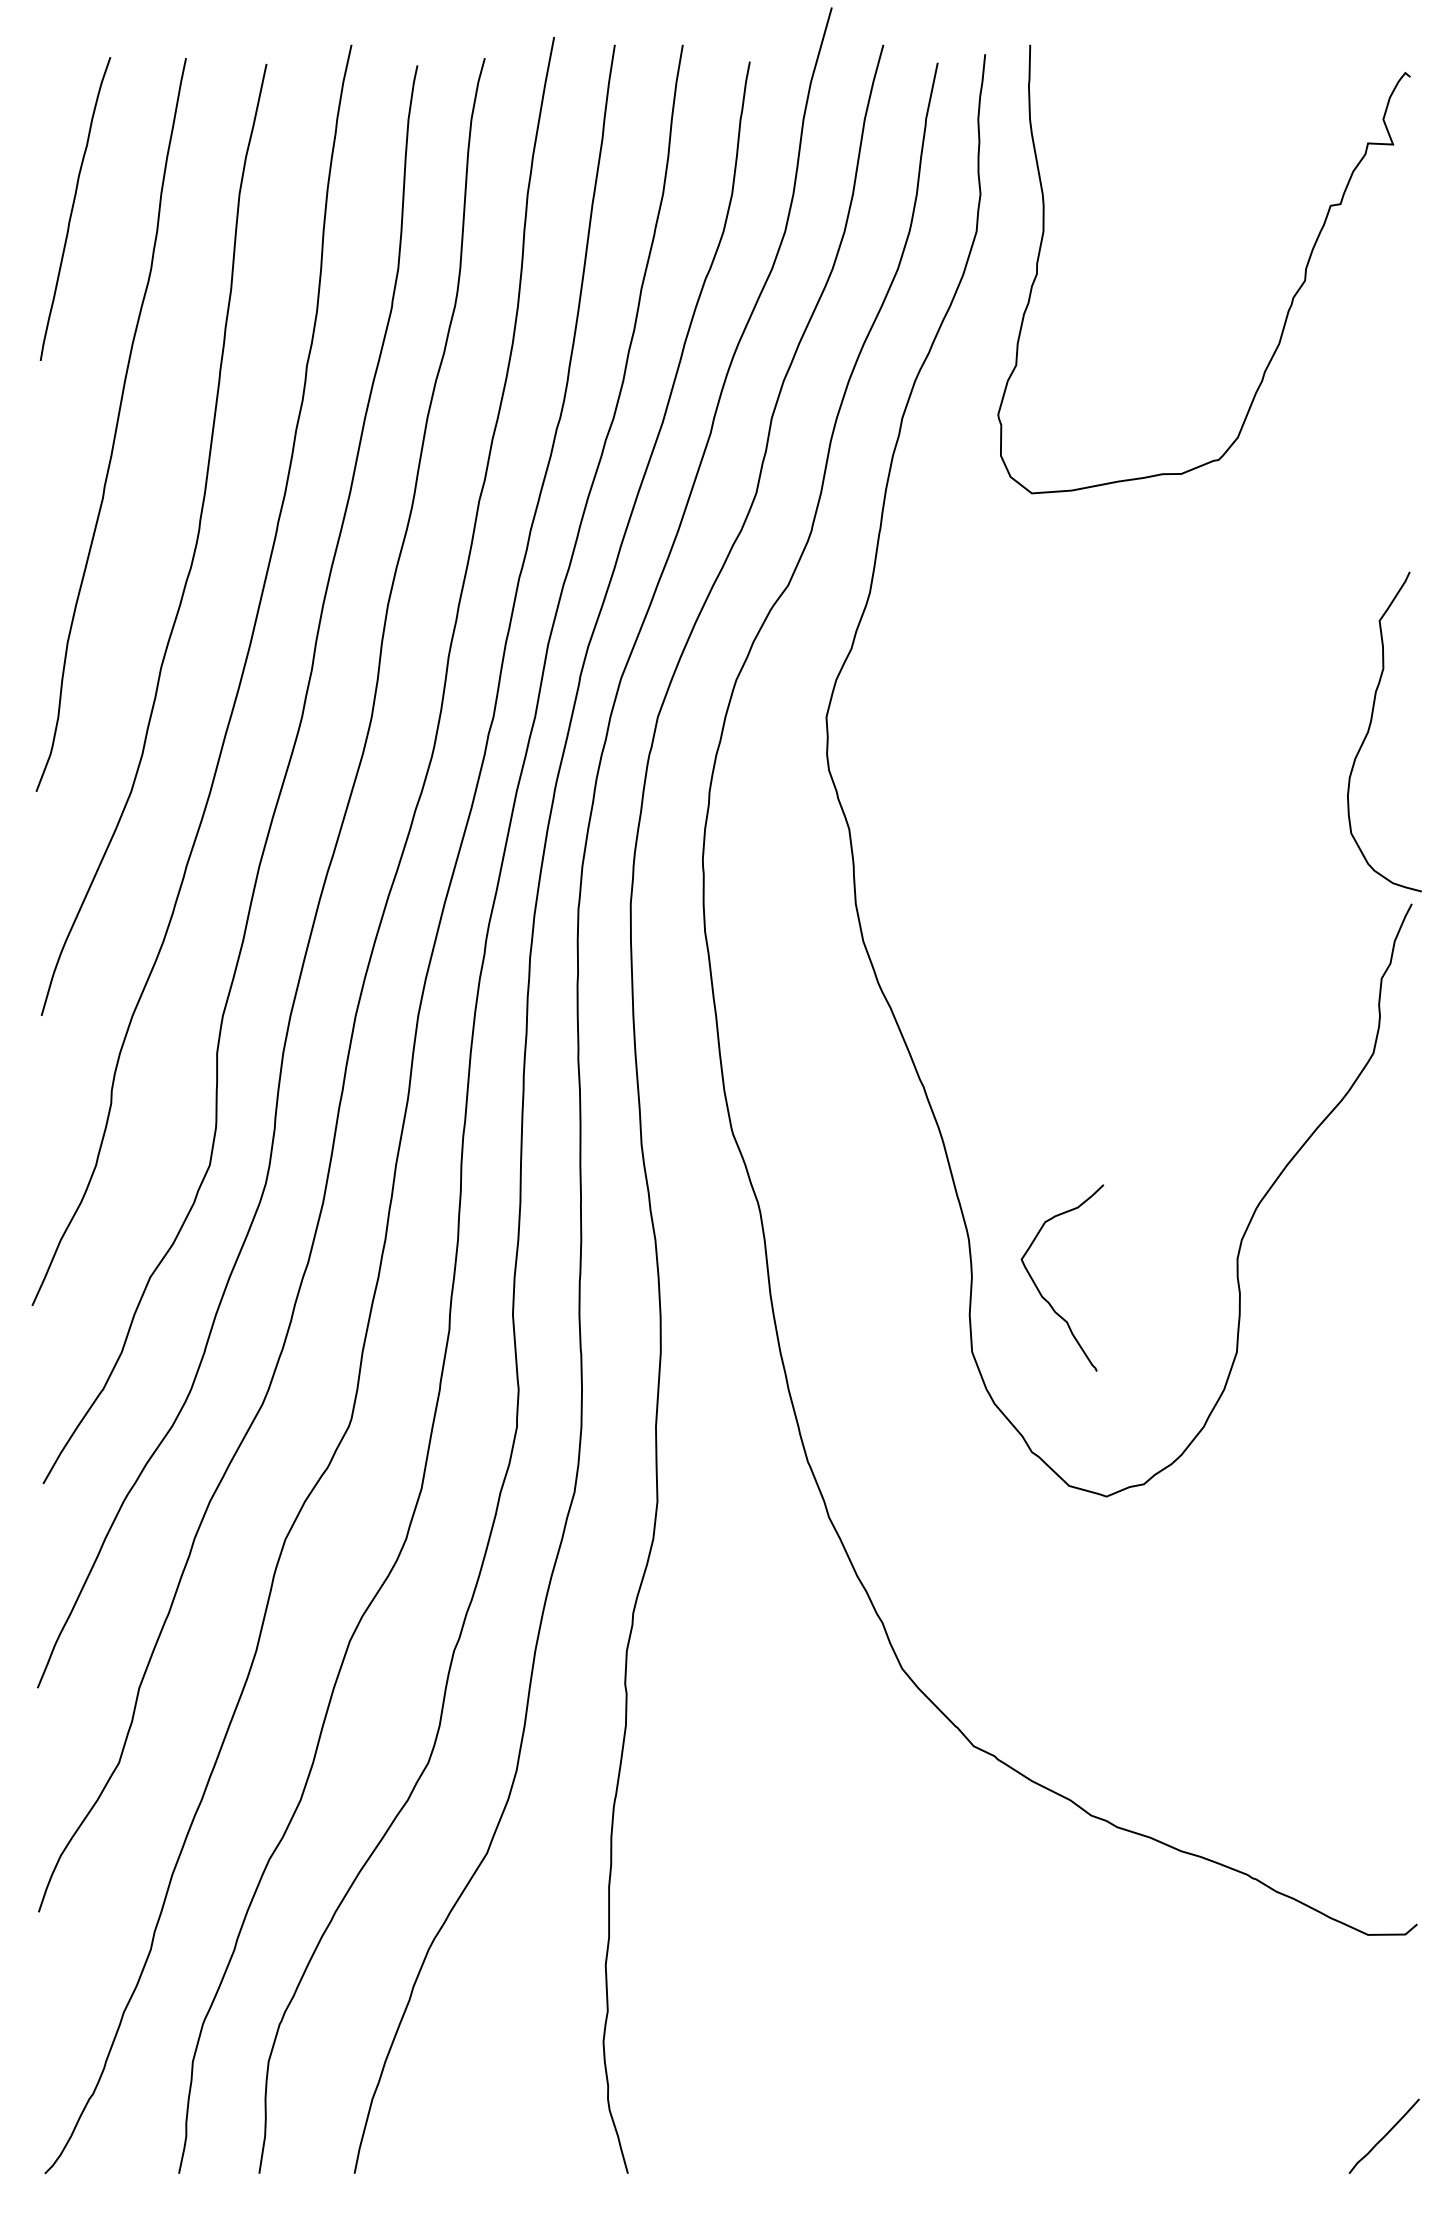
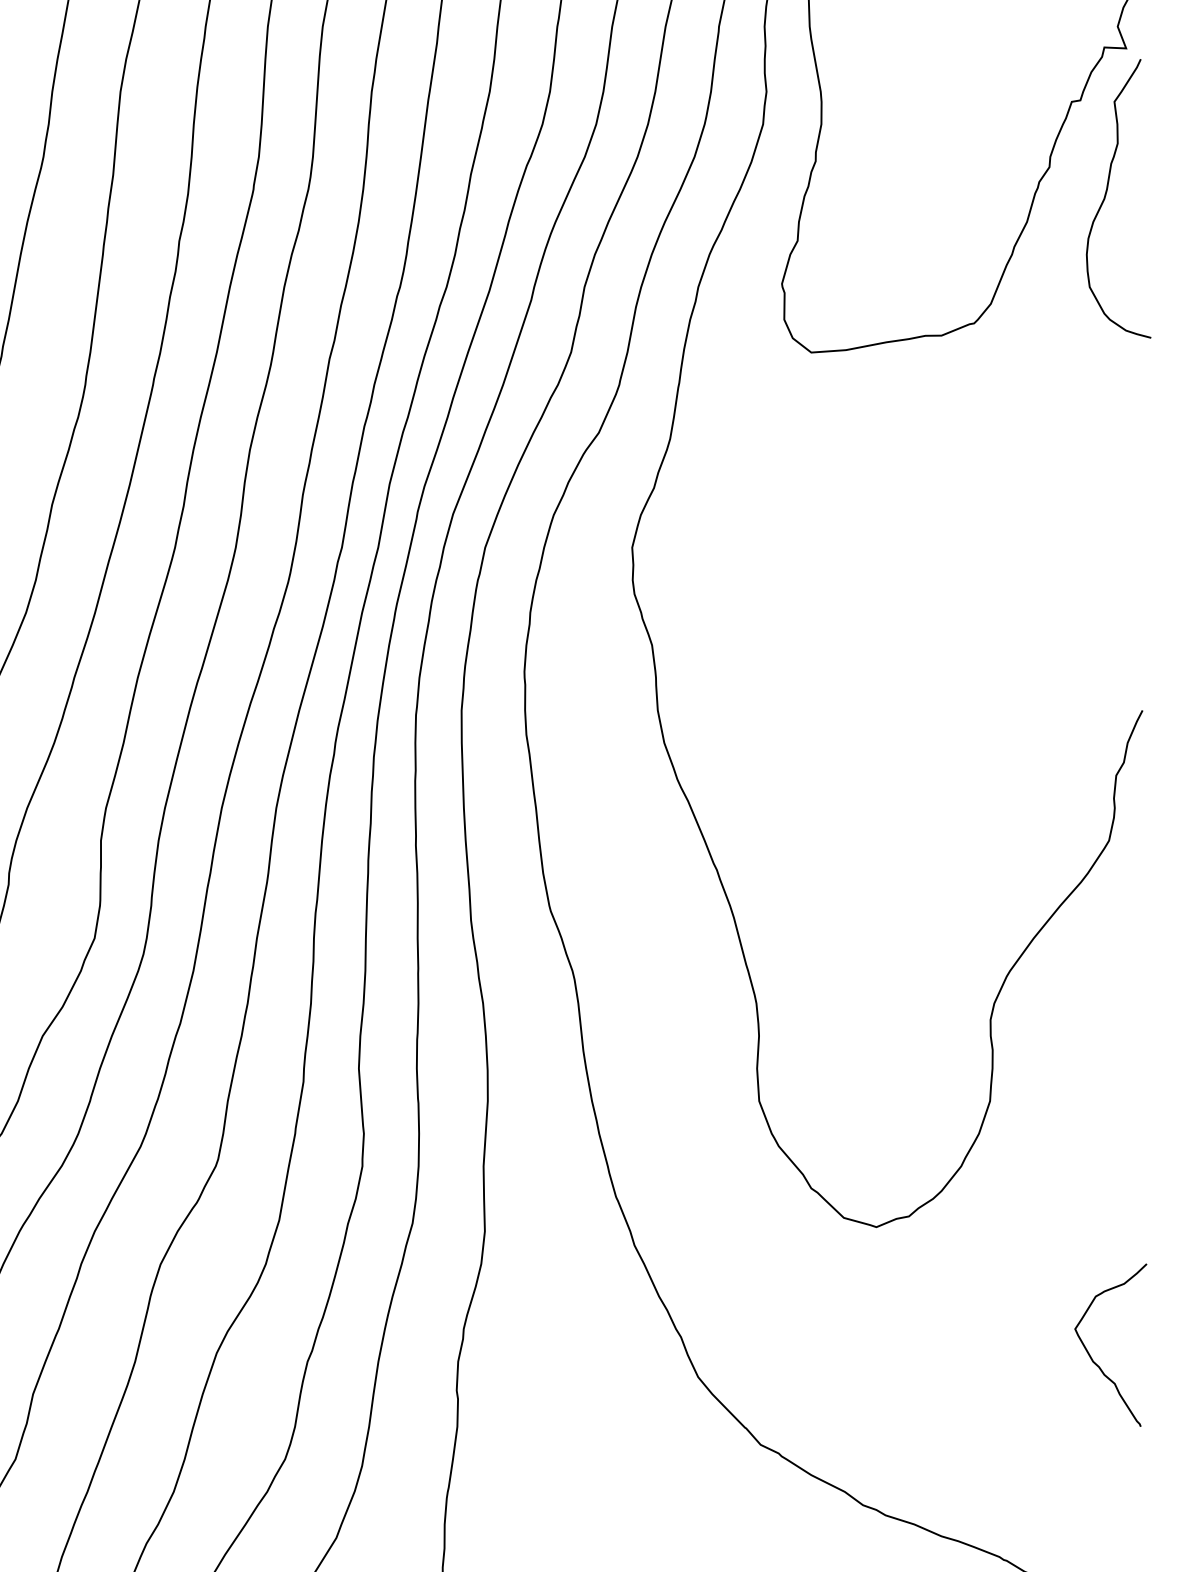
curve: (1370, 727) -> (1106, 194), moved
curve: (1040, 1291) -> (1091, 1356), moved

